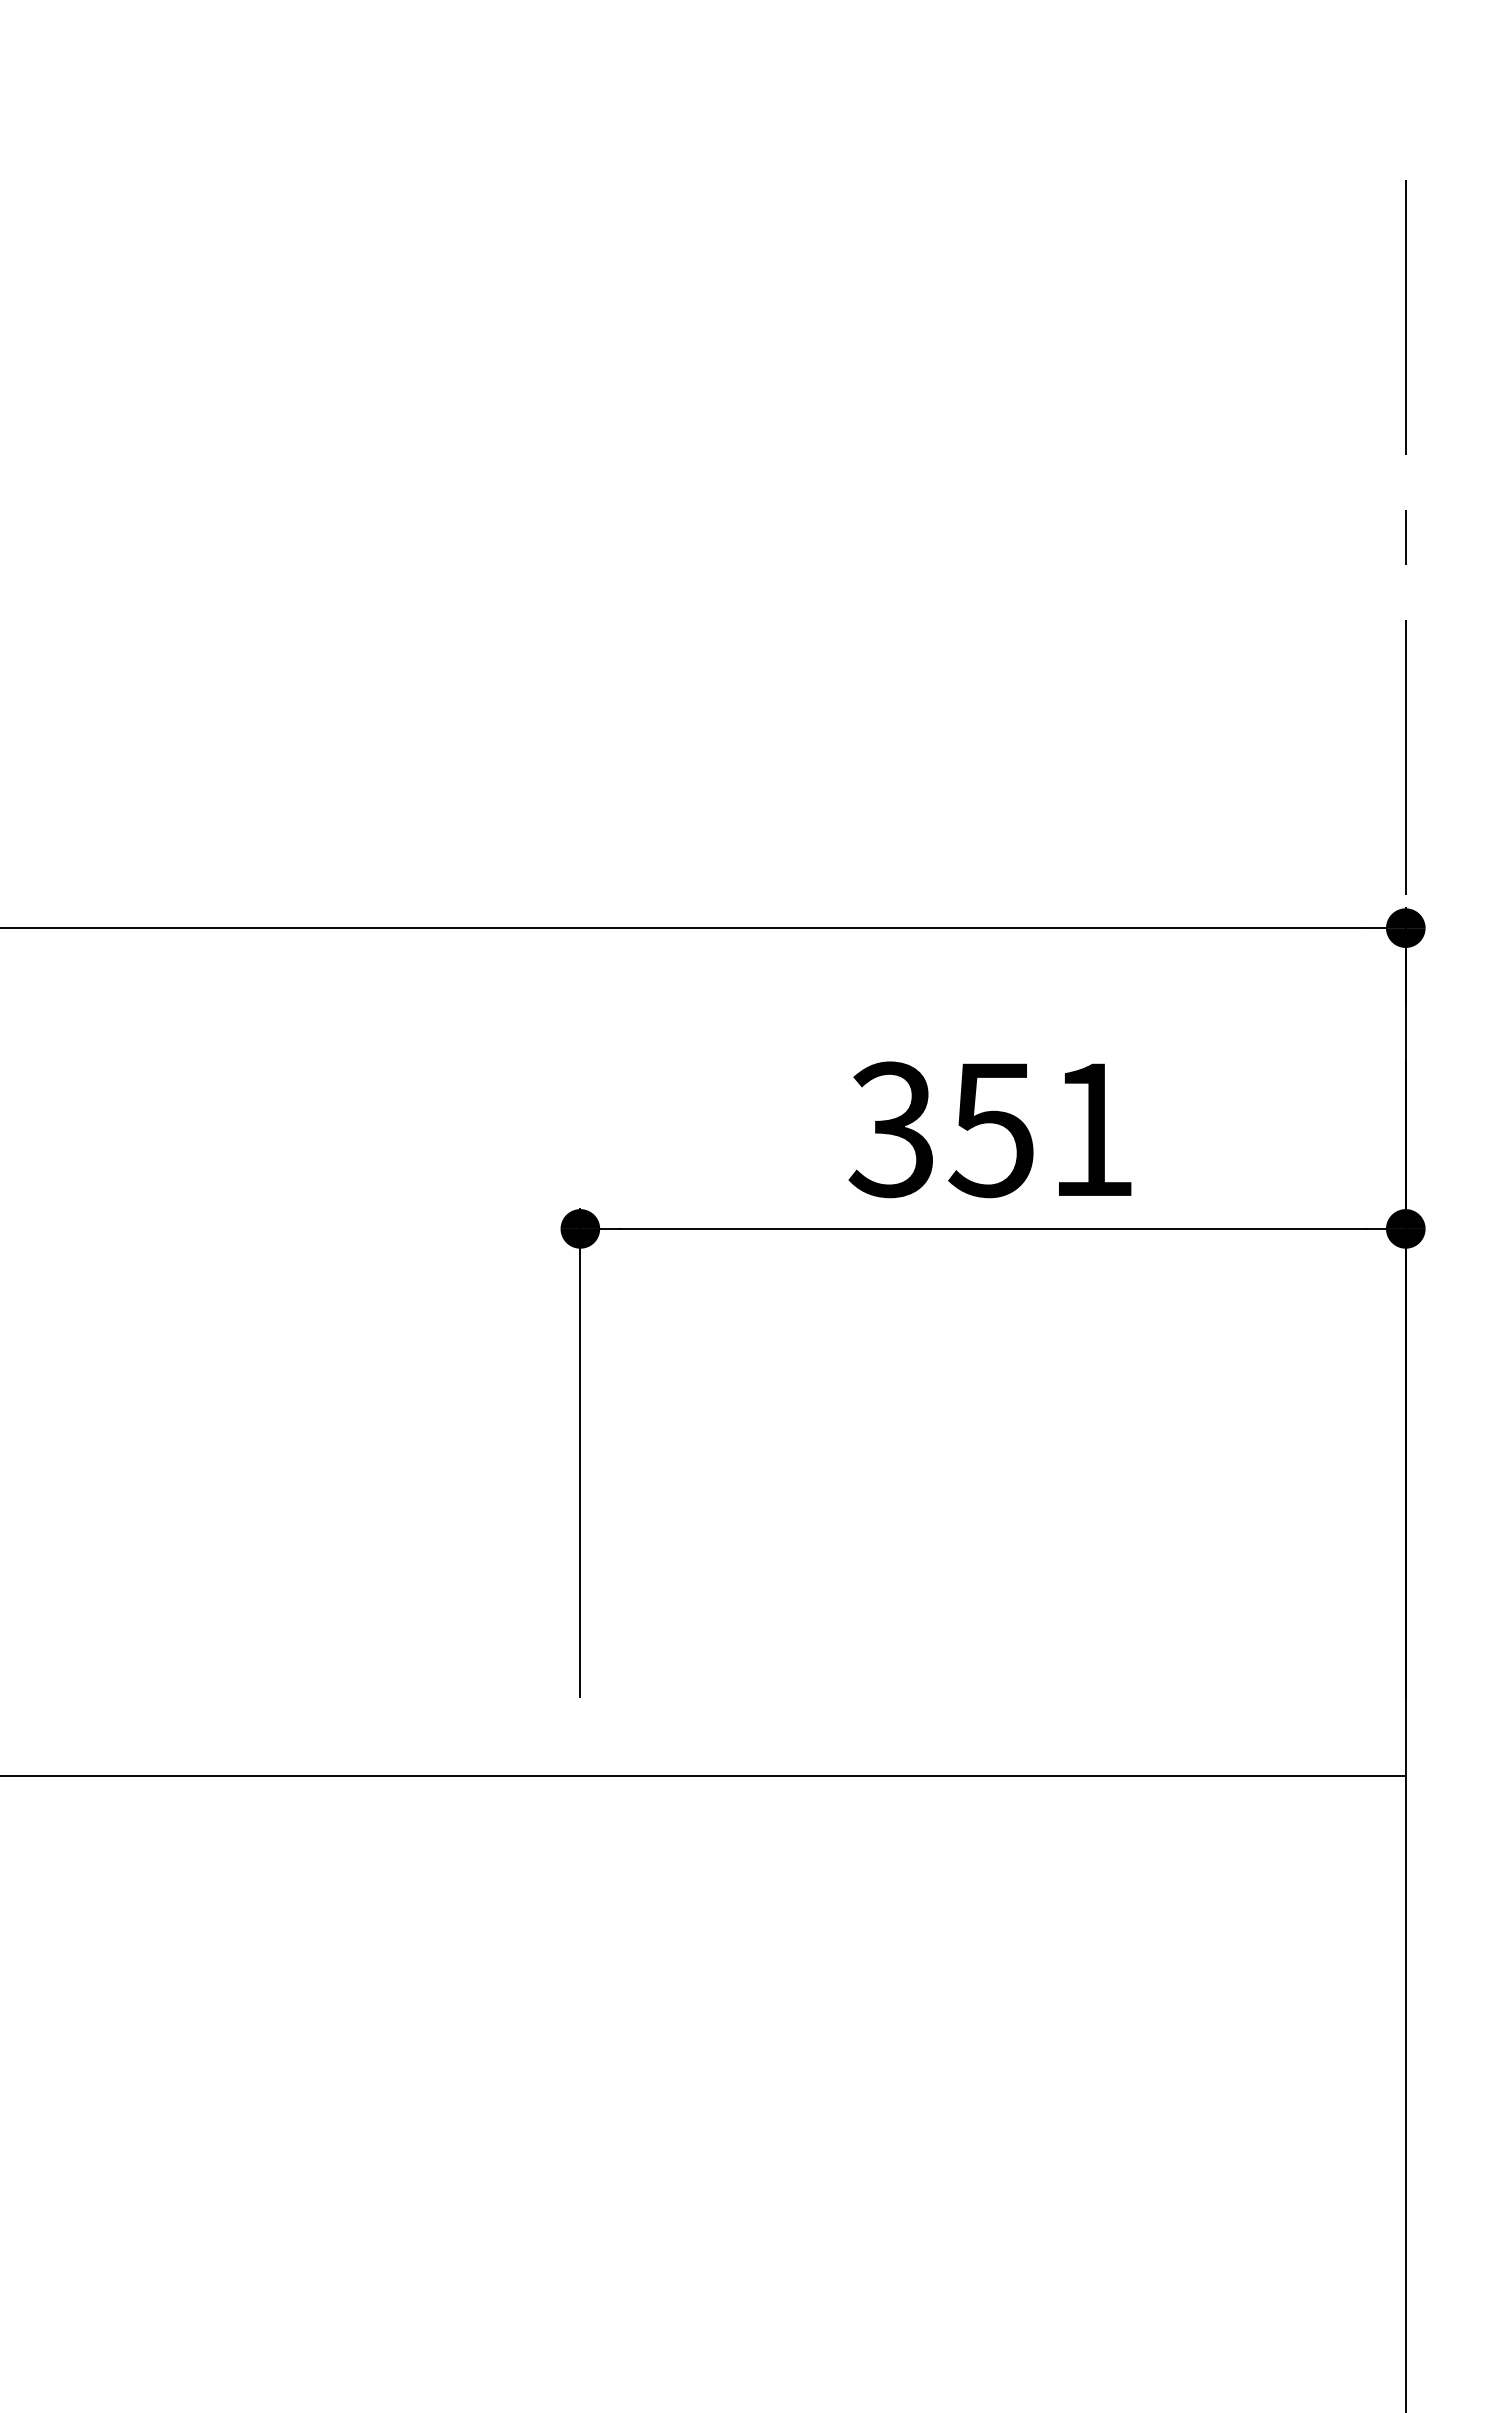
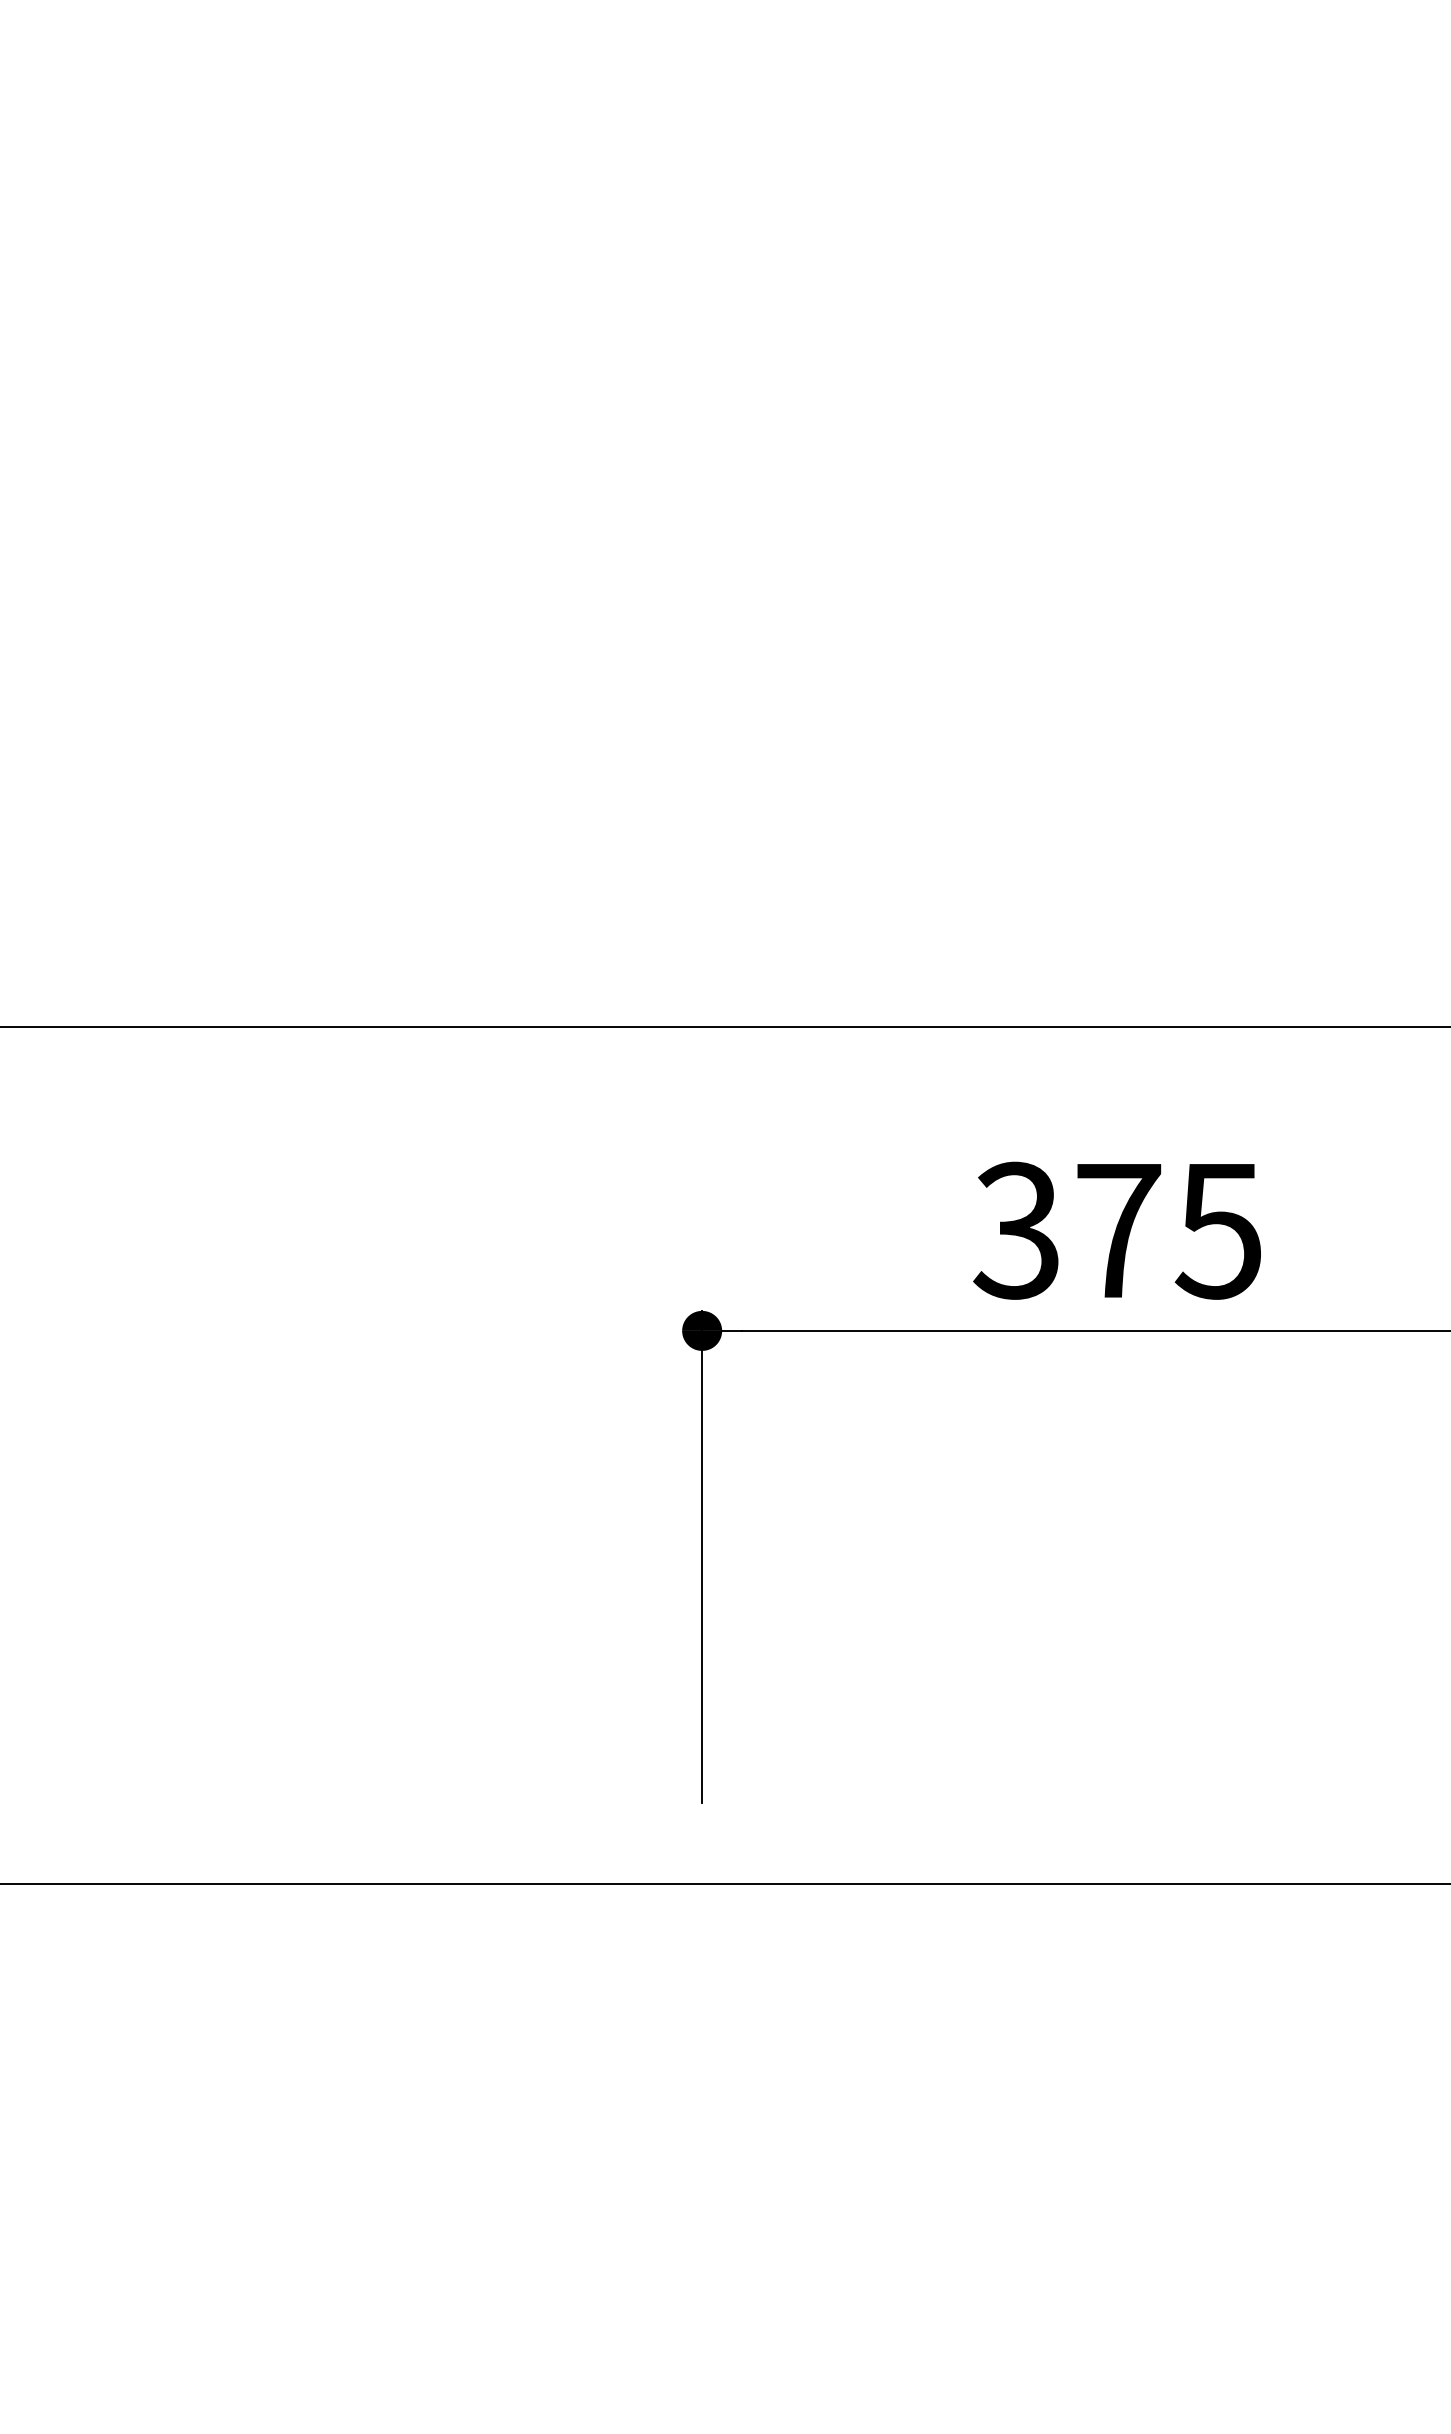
text: (1040, 1130) -> (1167, 1231), 351 -> 375

